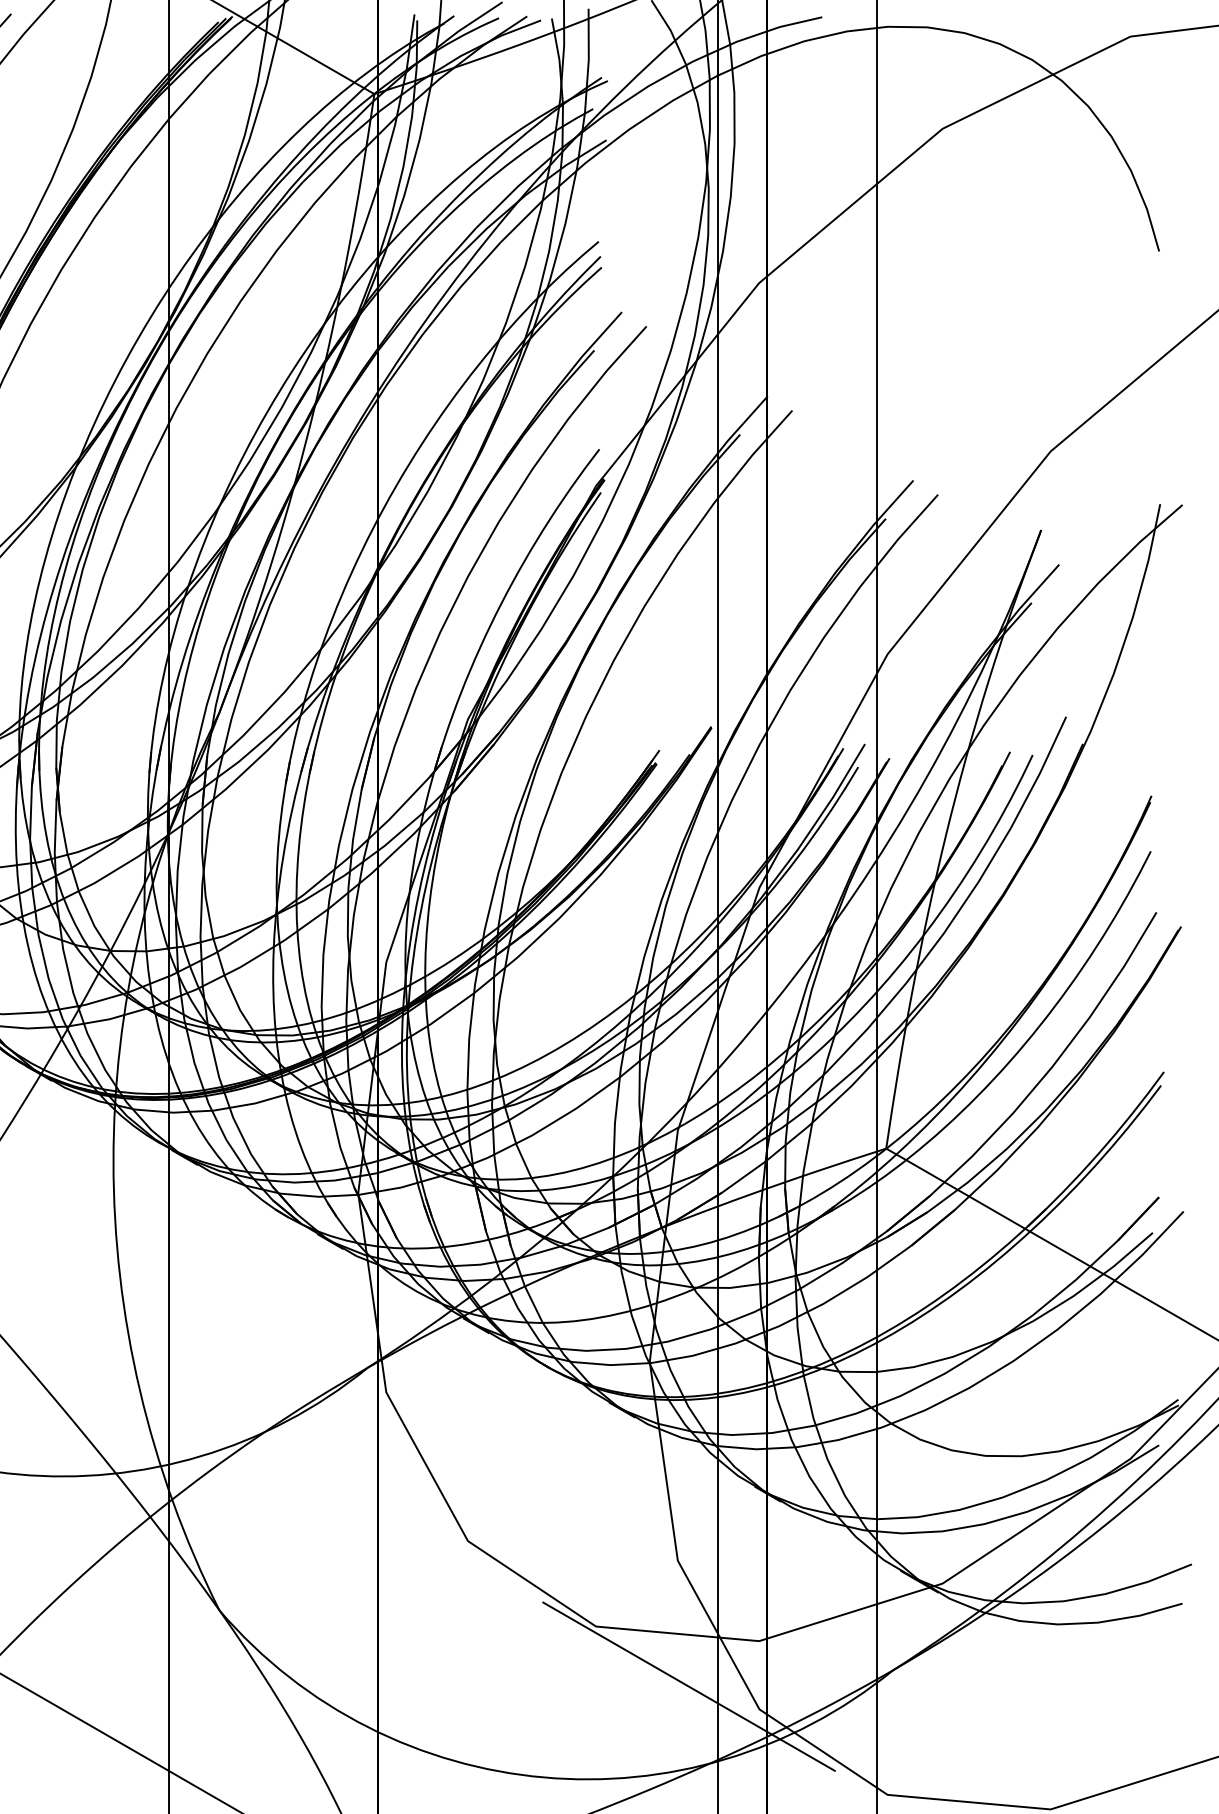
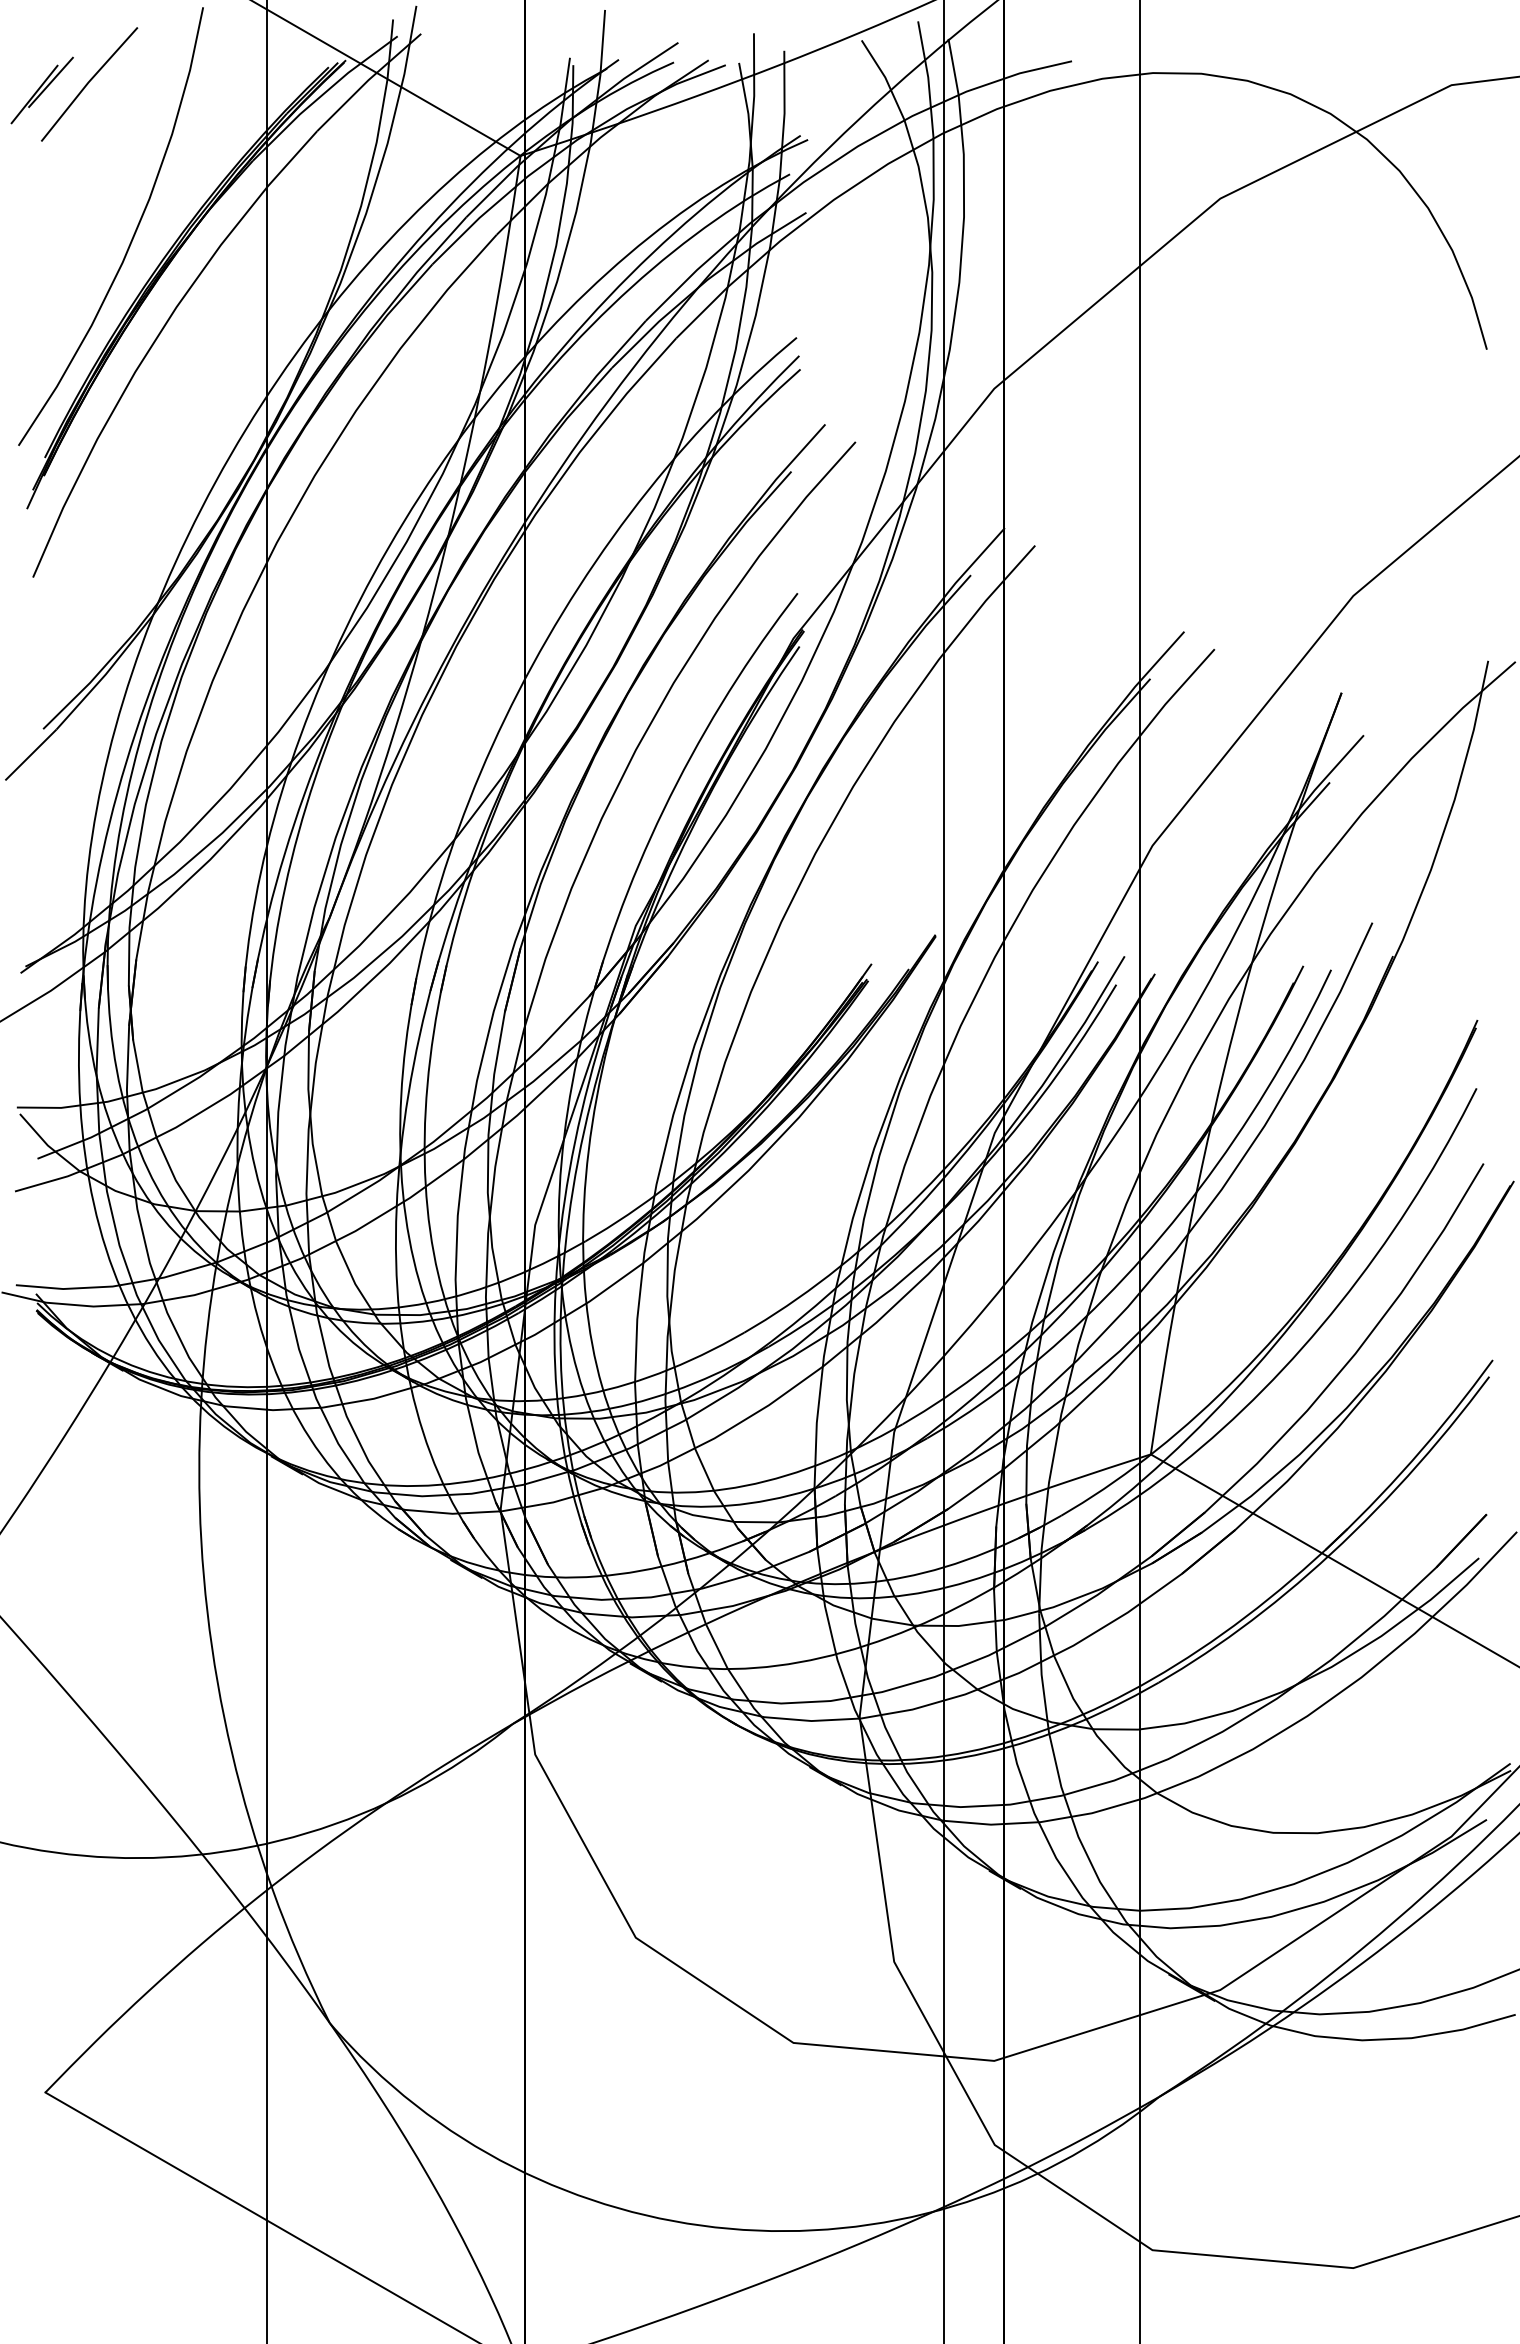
line: (688, 1686) -> (907, 2116), removed

